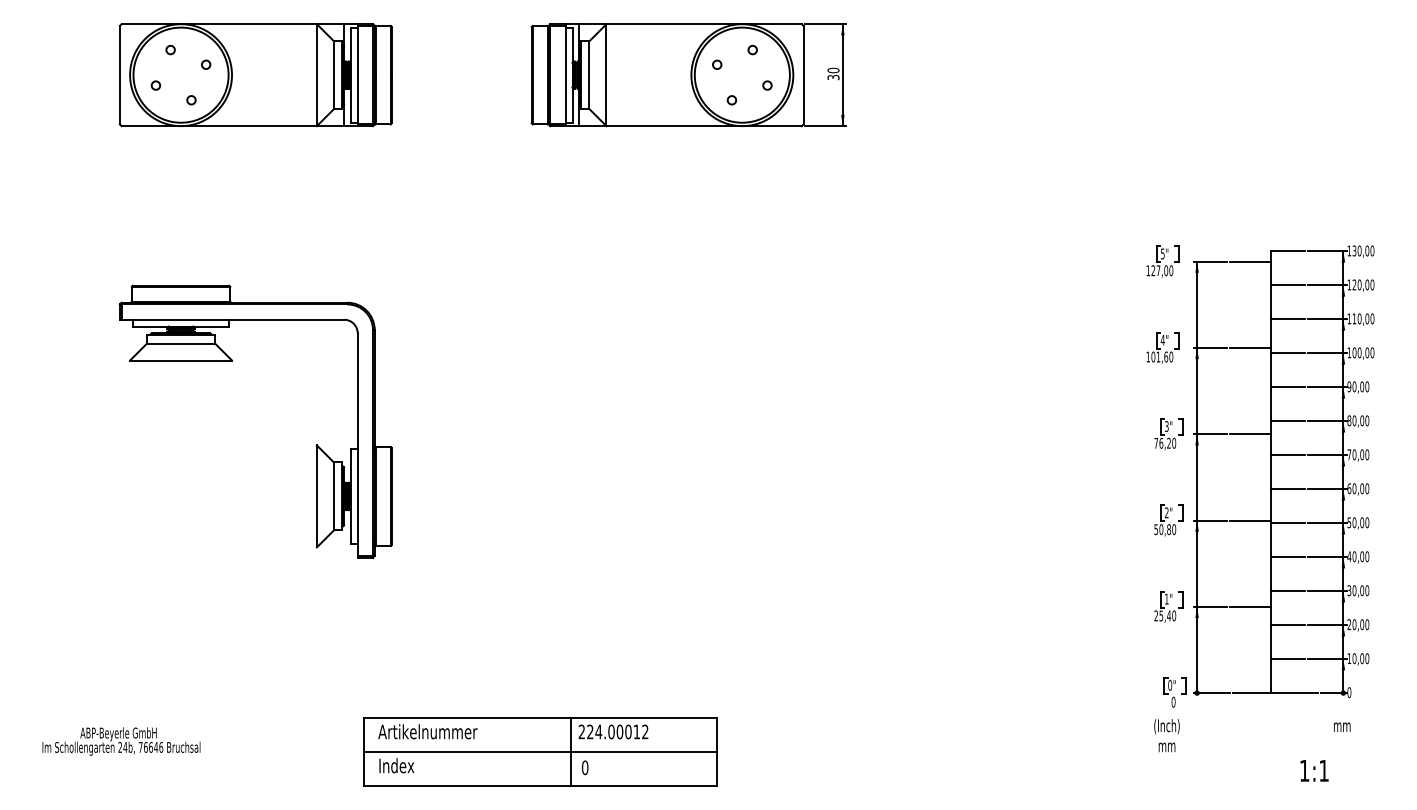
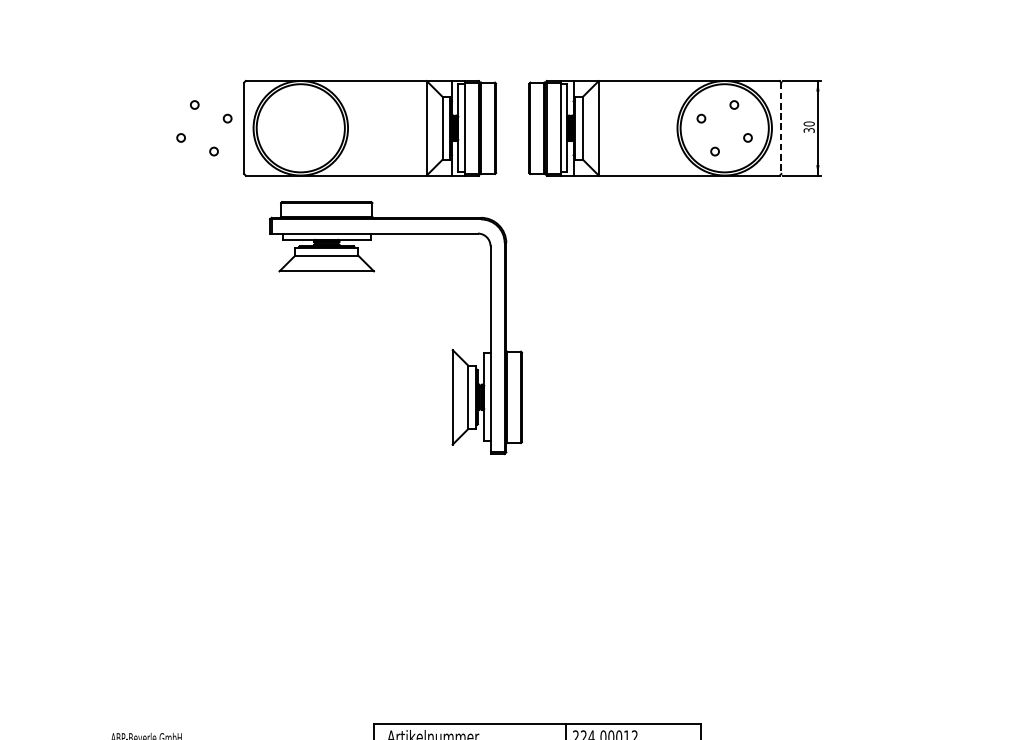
part: (255, 75) -> (369, 128), moved
line: (803, 75) -> (781, 128), solid -> dashed
part: (232, 361) -> (374, 272), moved

